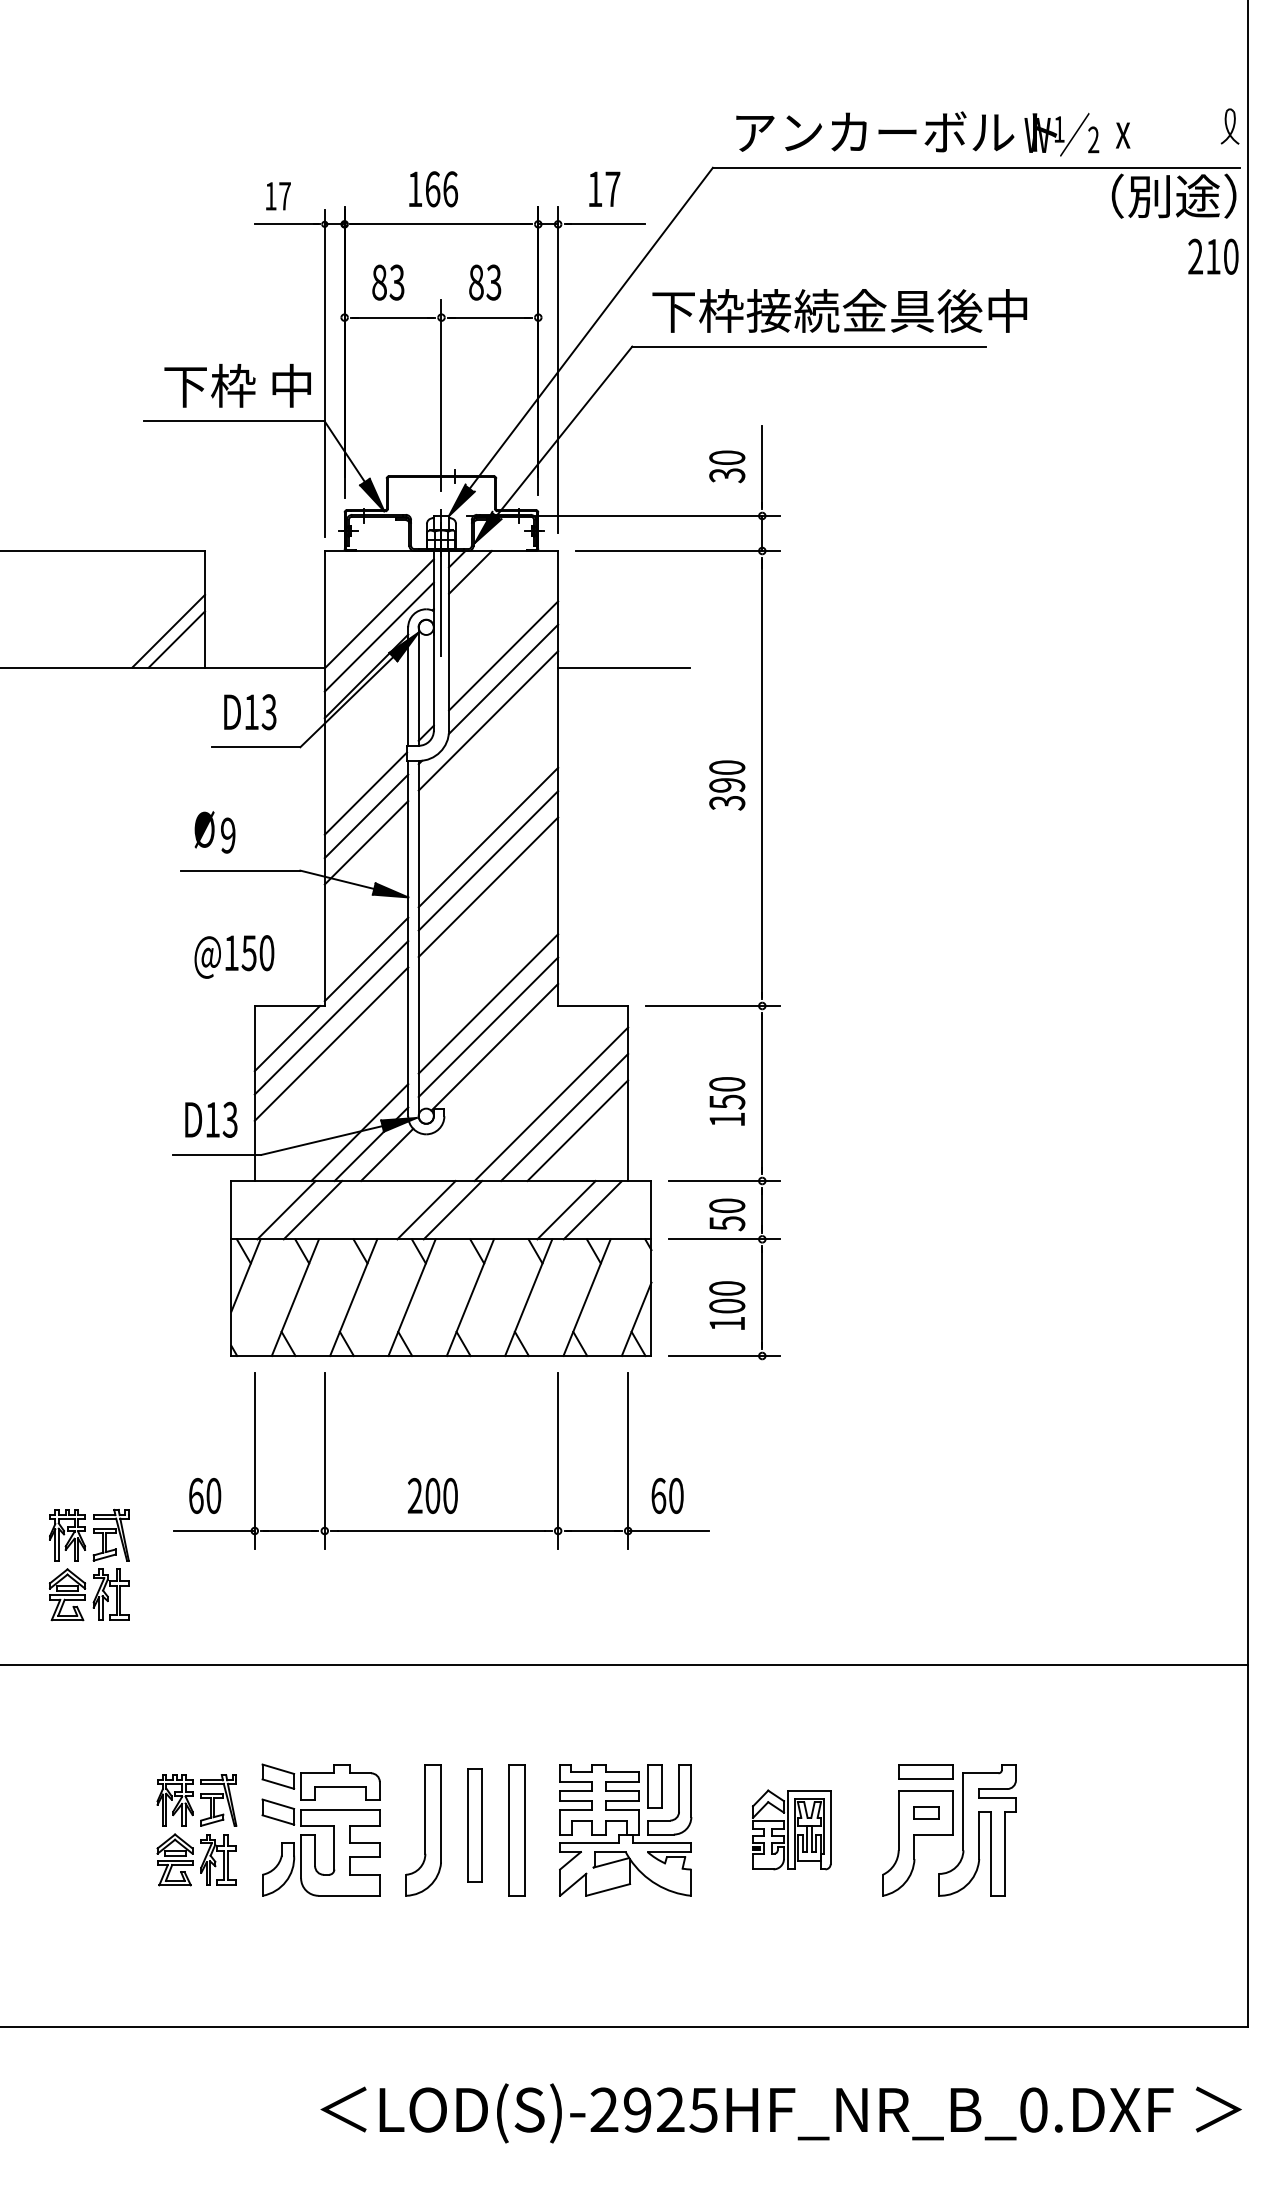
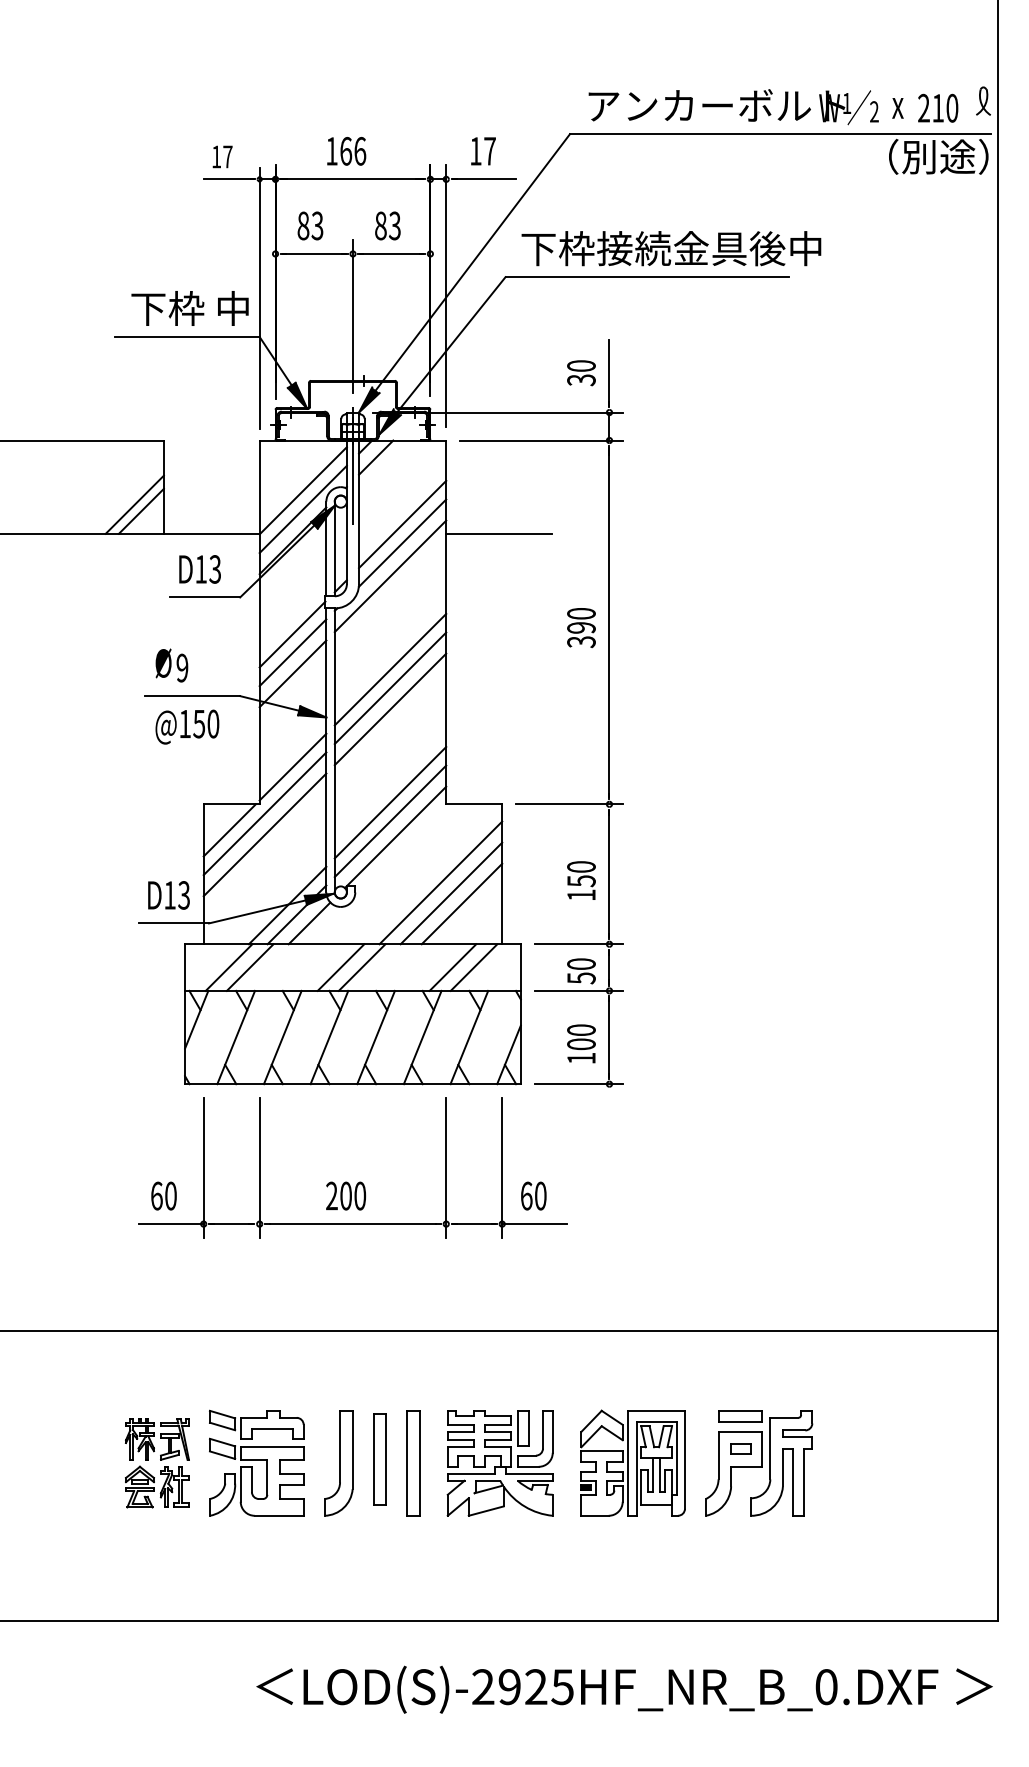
text: (1213, 255) -> (938, 107), moved
text: (234, 956) -> (187, 726), moved
part: (89, 1565) -> (71, 1251), removed
part: (791, 1829) -> (632, 1462), size x1.67

